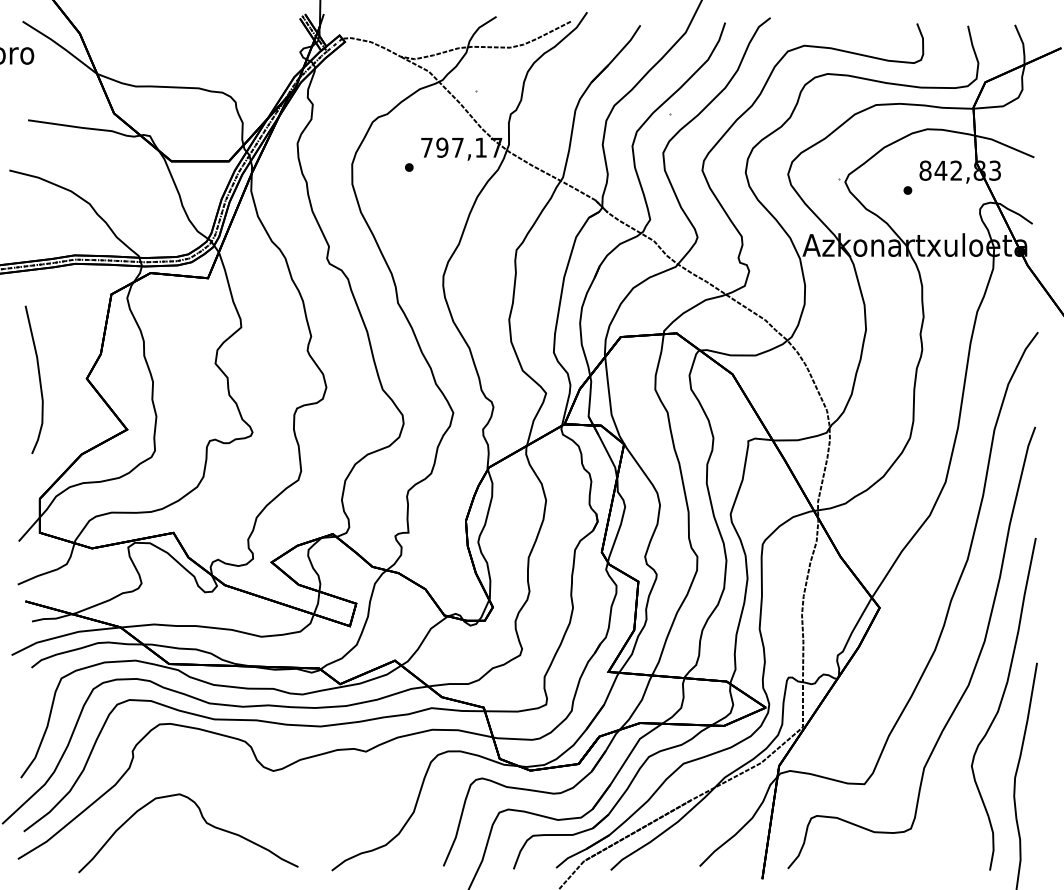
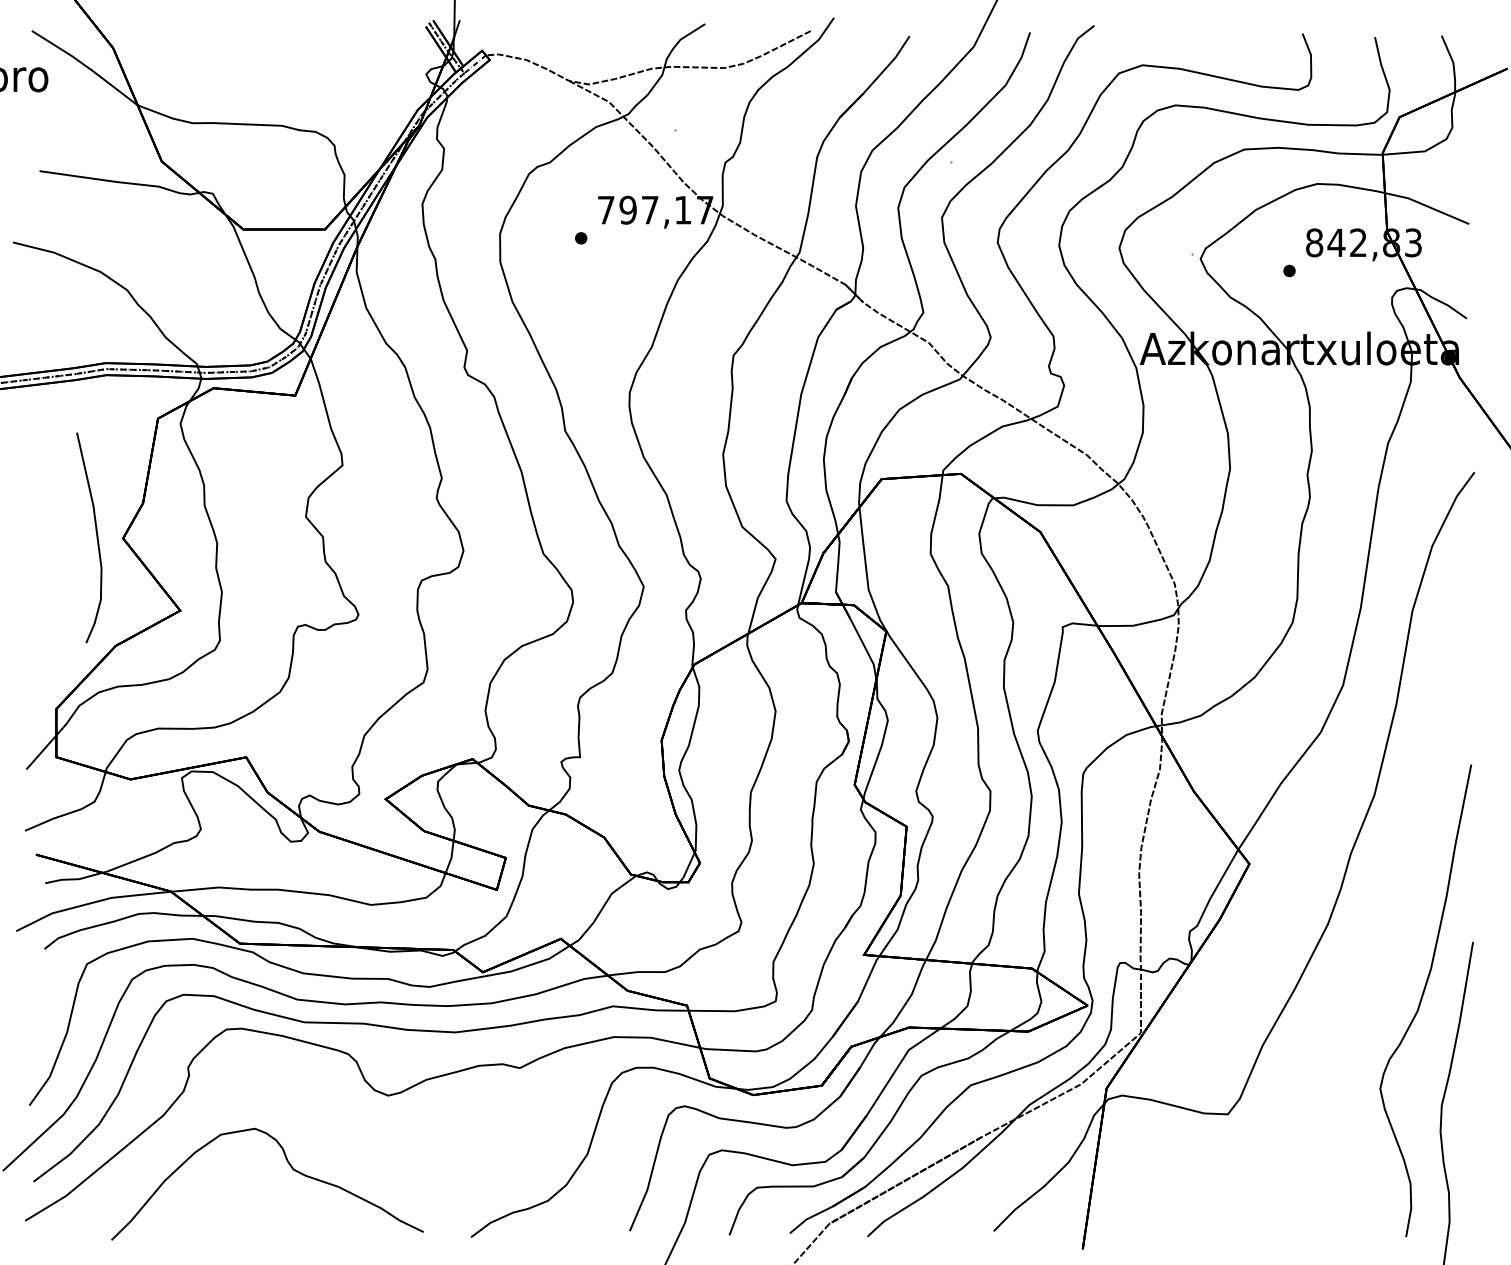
curve: (39, 379) -> (96, 537), moved
curve: (972, 671) -> (1381, 954), removed

